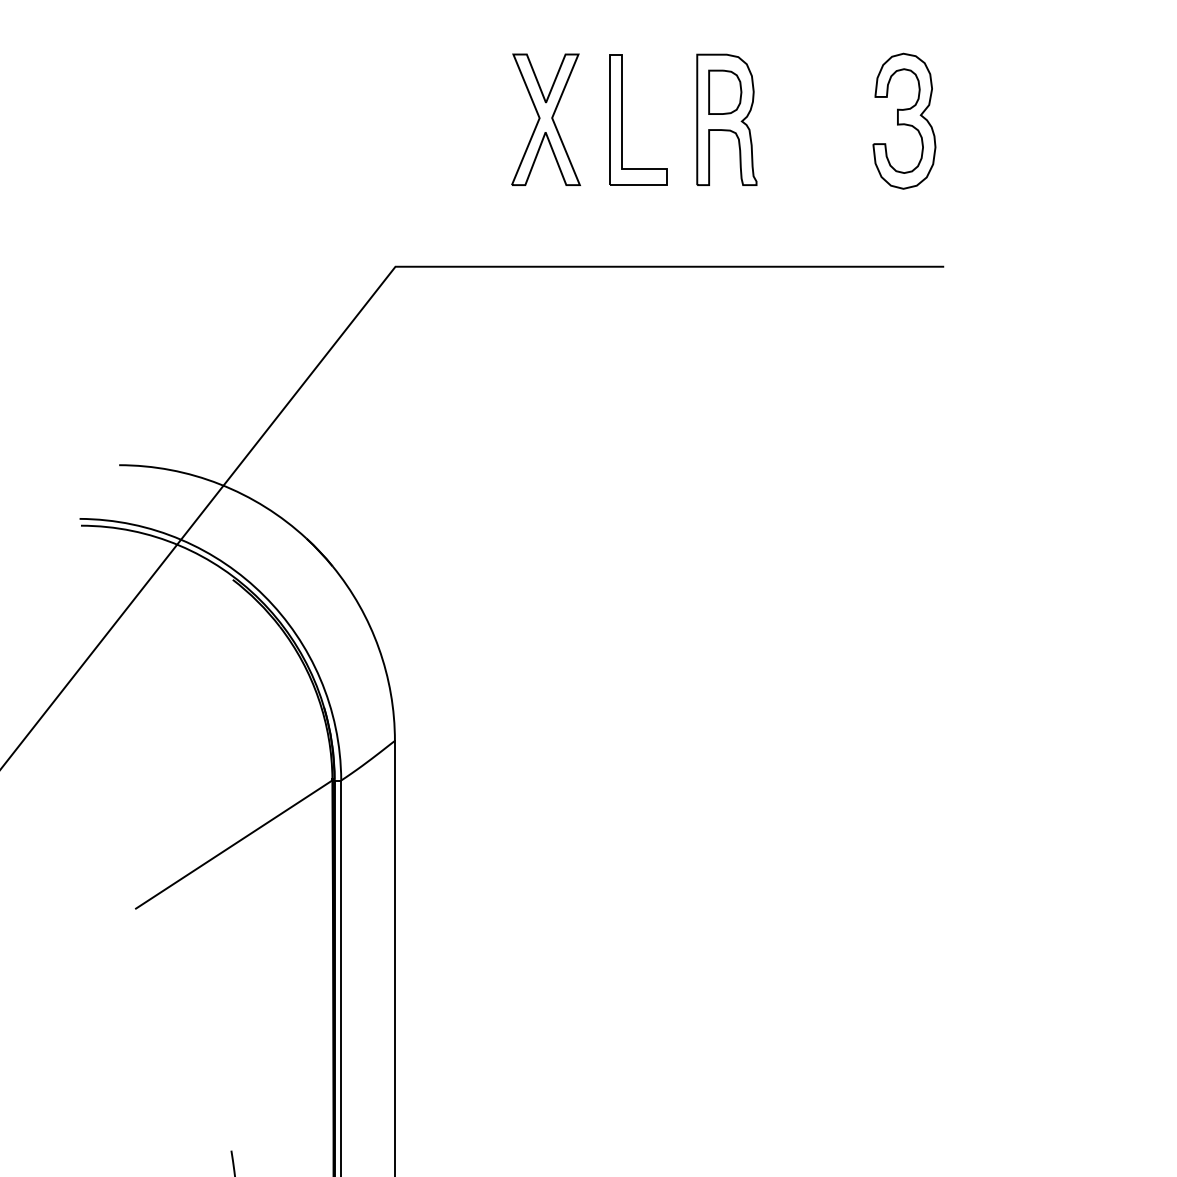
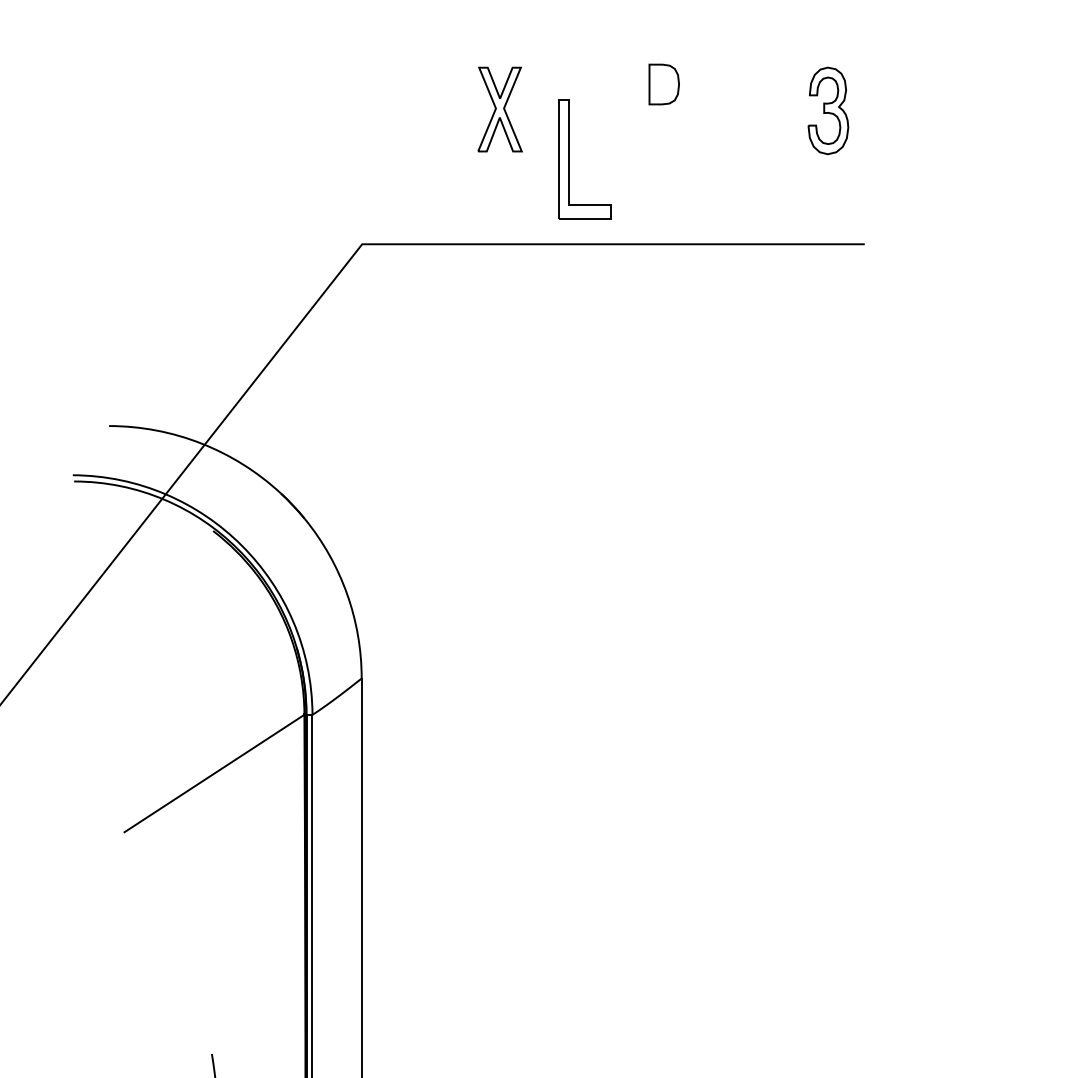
part: (545, 119) -> (499, 109), size x0.7
part: (622, 119) -> (570, 158), moved
part: (726, 119) -> (665, 109), removed
part: (904, 120) -> (828, 110), size x0.7

